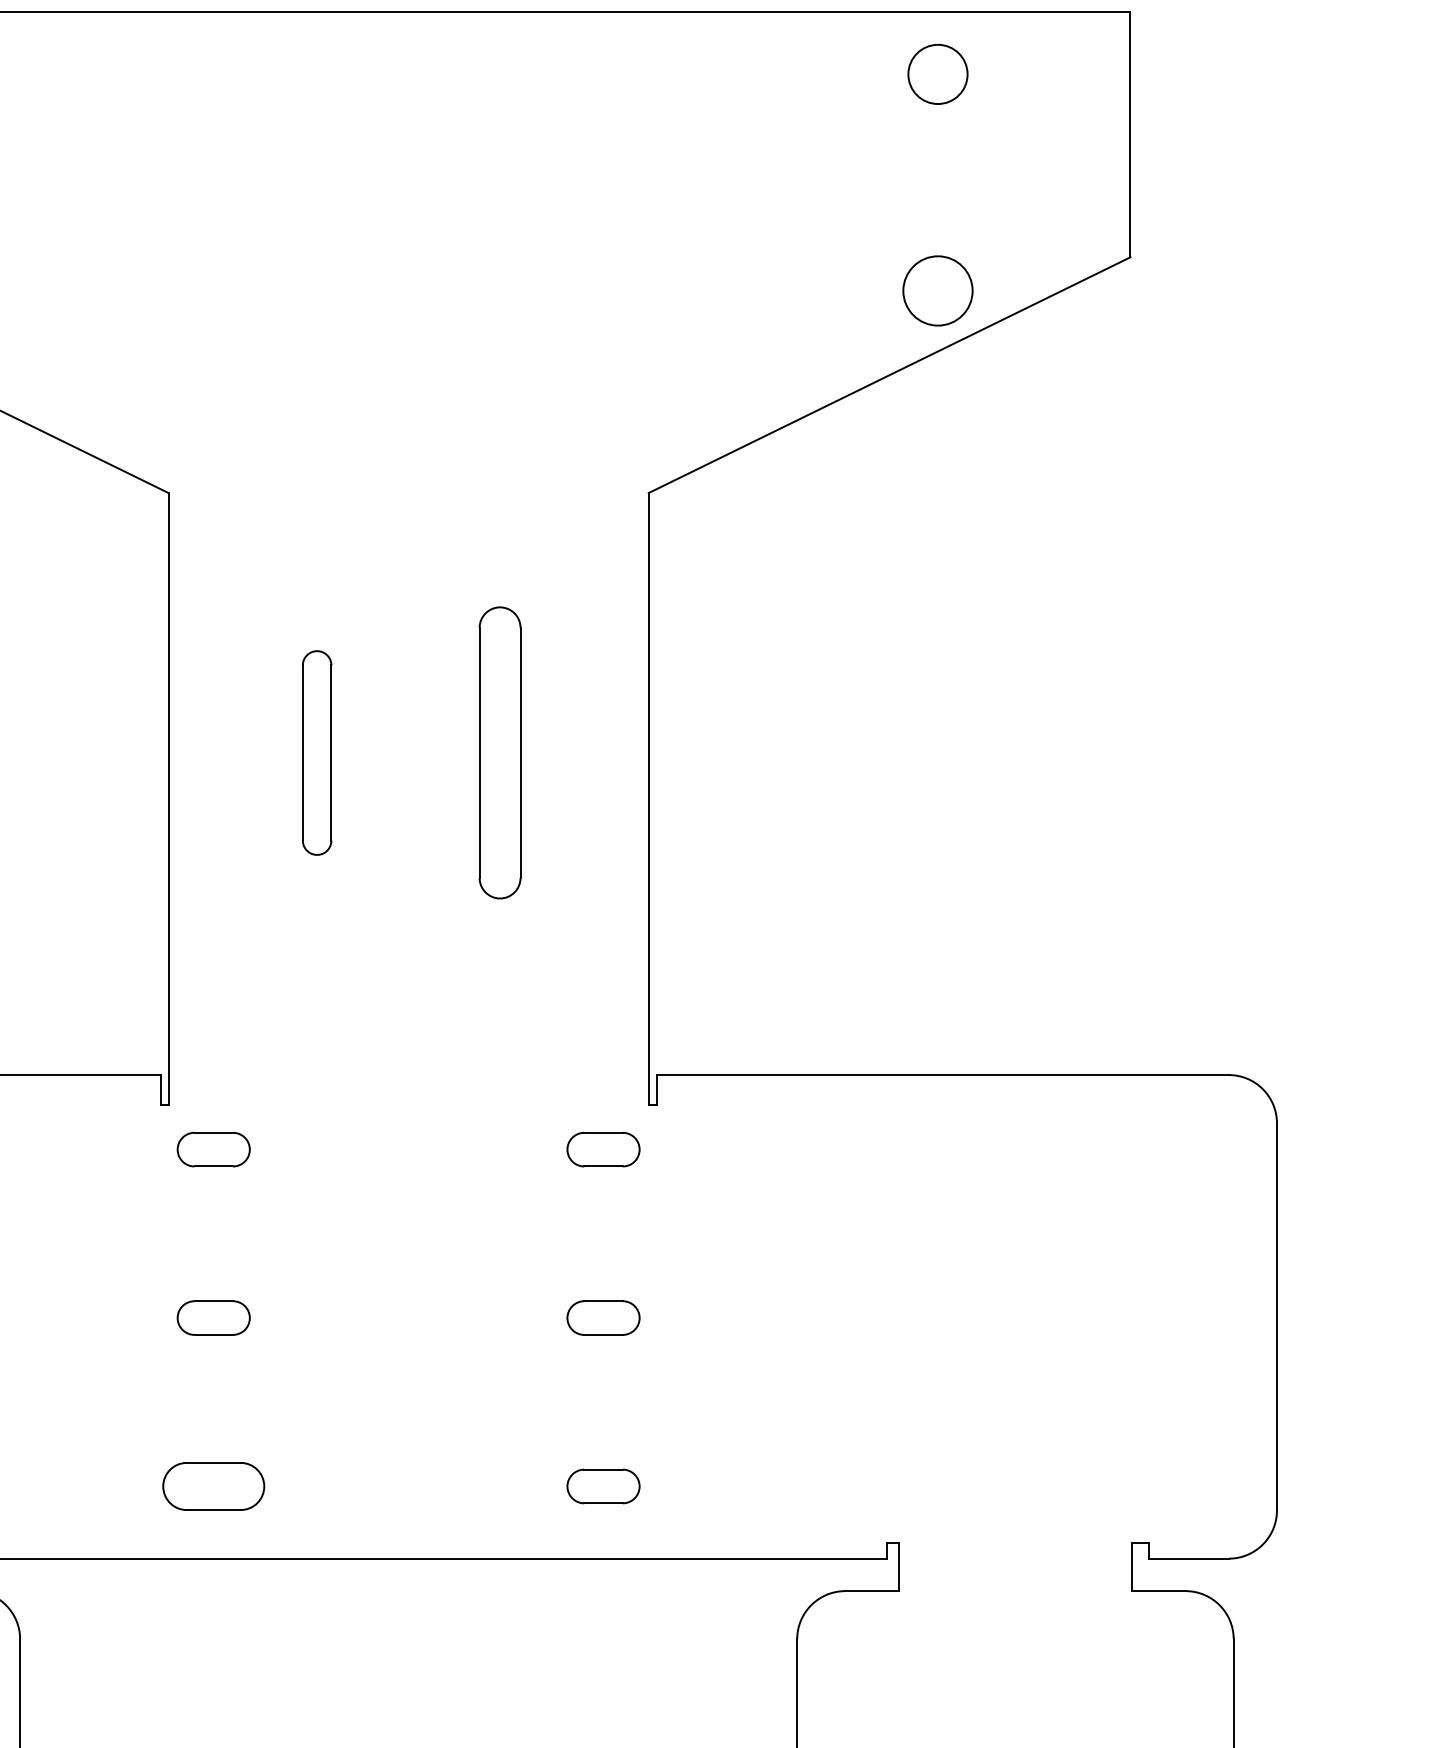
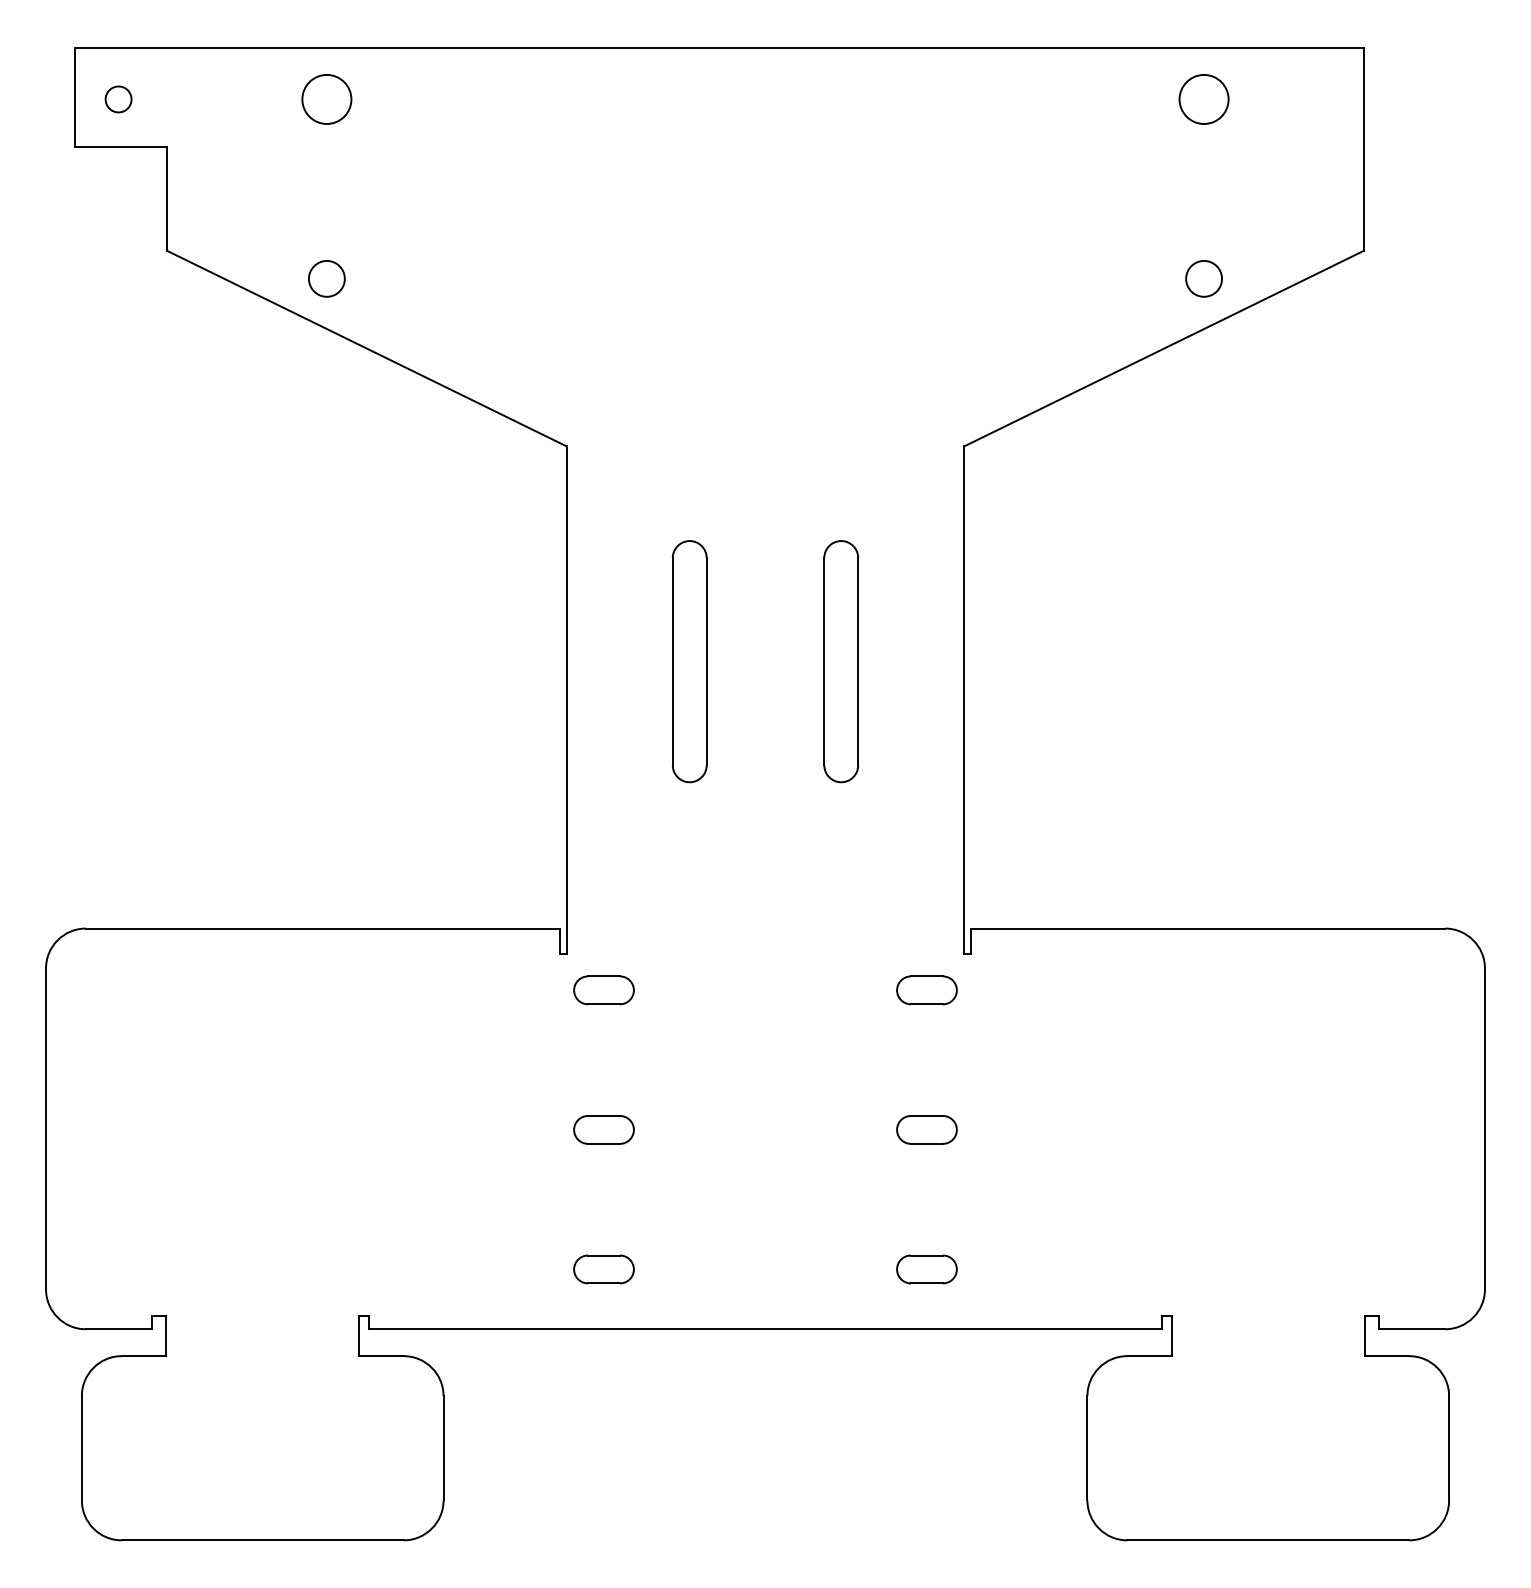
circle: (938, 290) -> (1204, 278), size x0.62
part: (316, 752) -> (689, 661), size x1.43
part: (213, 1486) -> (603, 1269), size x0.71

